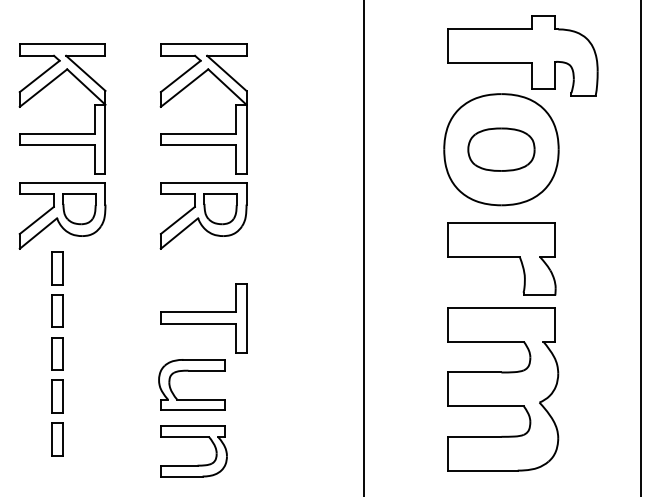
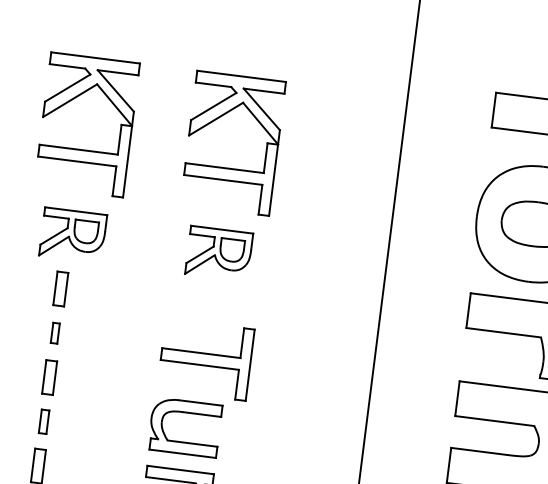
part: (62, 215) -> (73, 235), size x0.7
part: (203, 215) -> (219, 253), size x0.7
part: (57, 310) -> (55, 332), size x0.6
part: (57, 396) -> (44, 421), size x0.7

